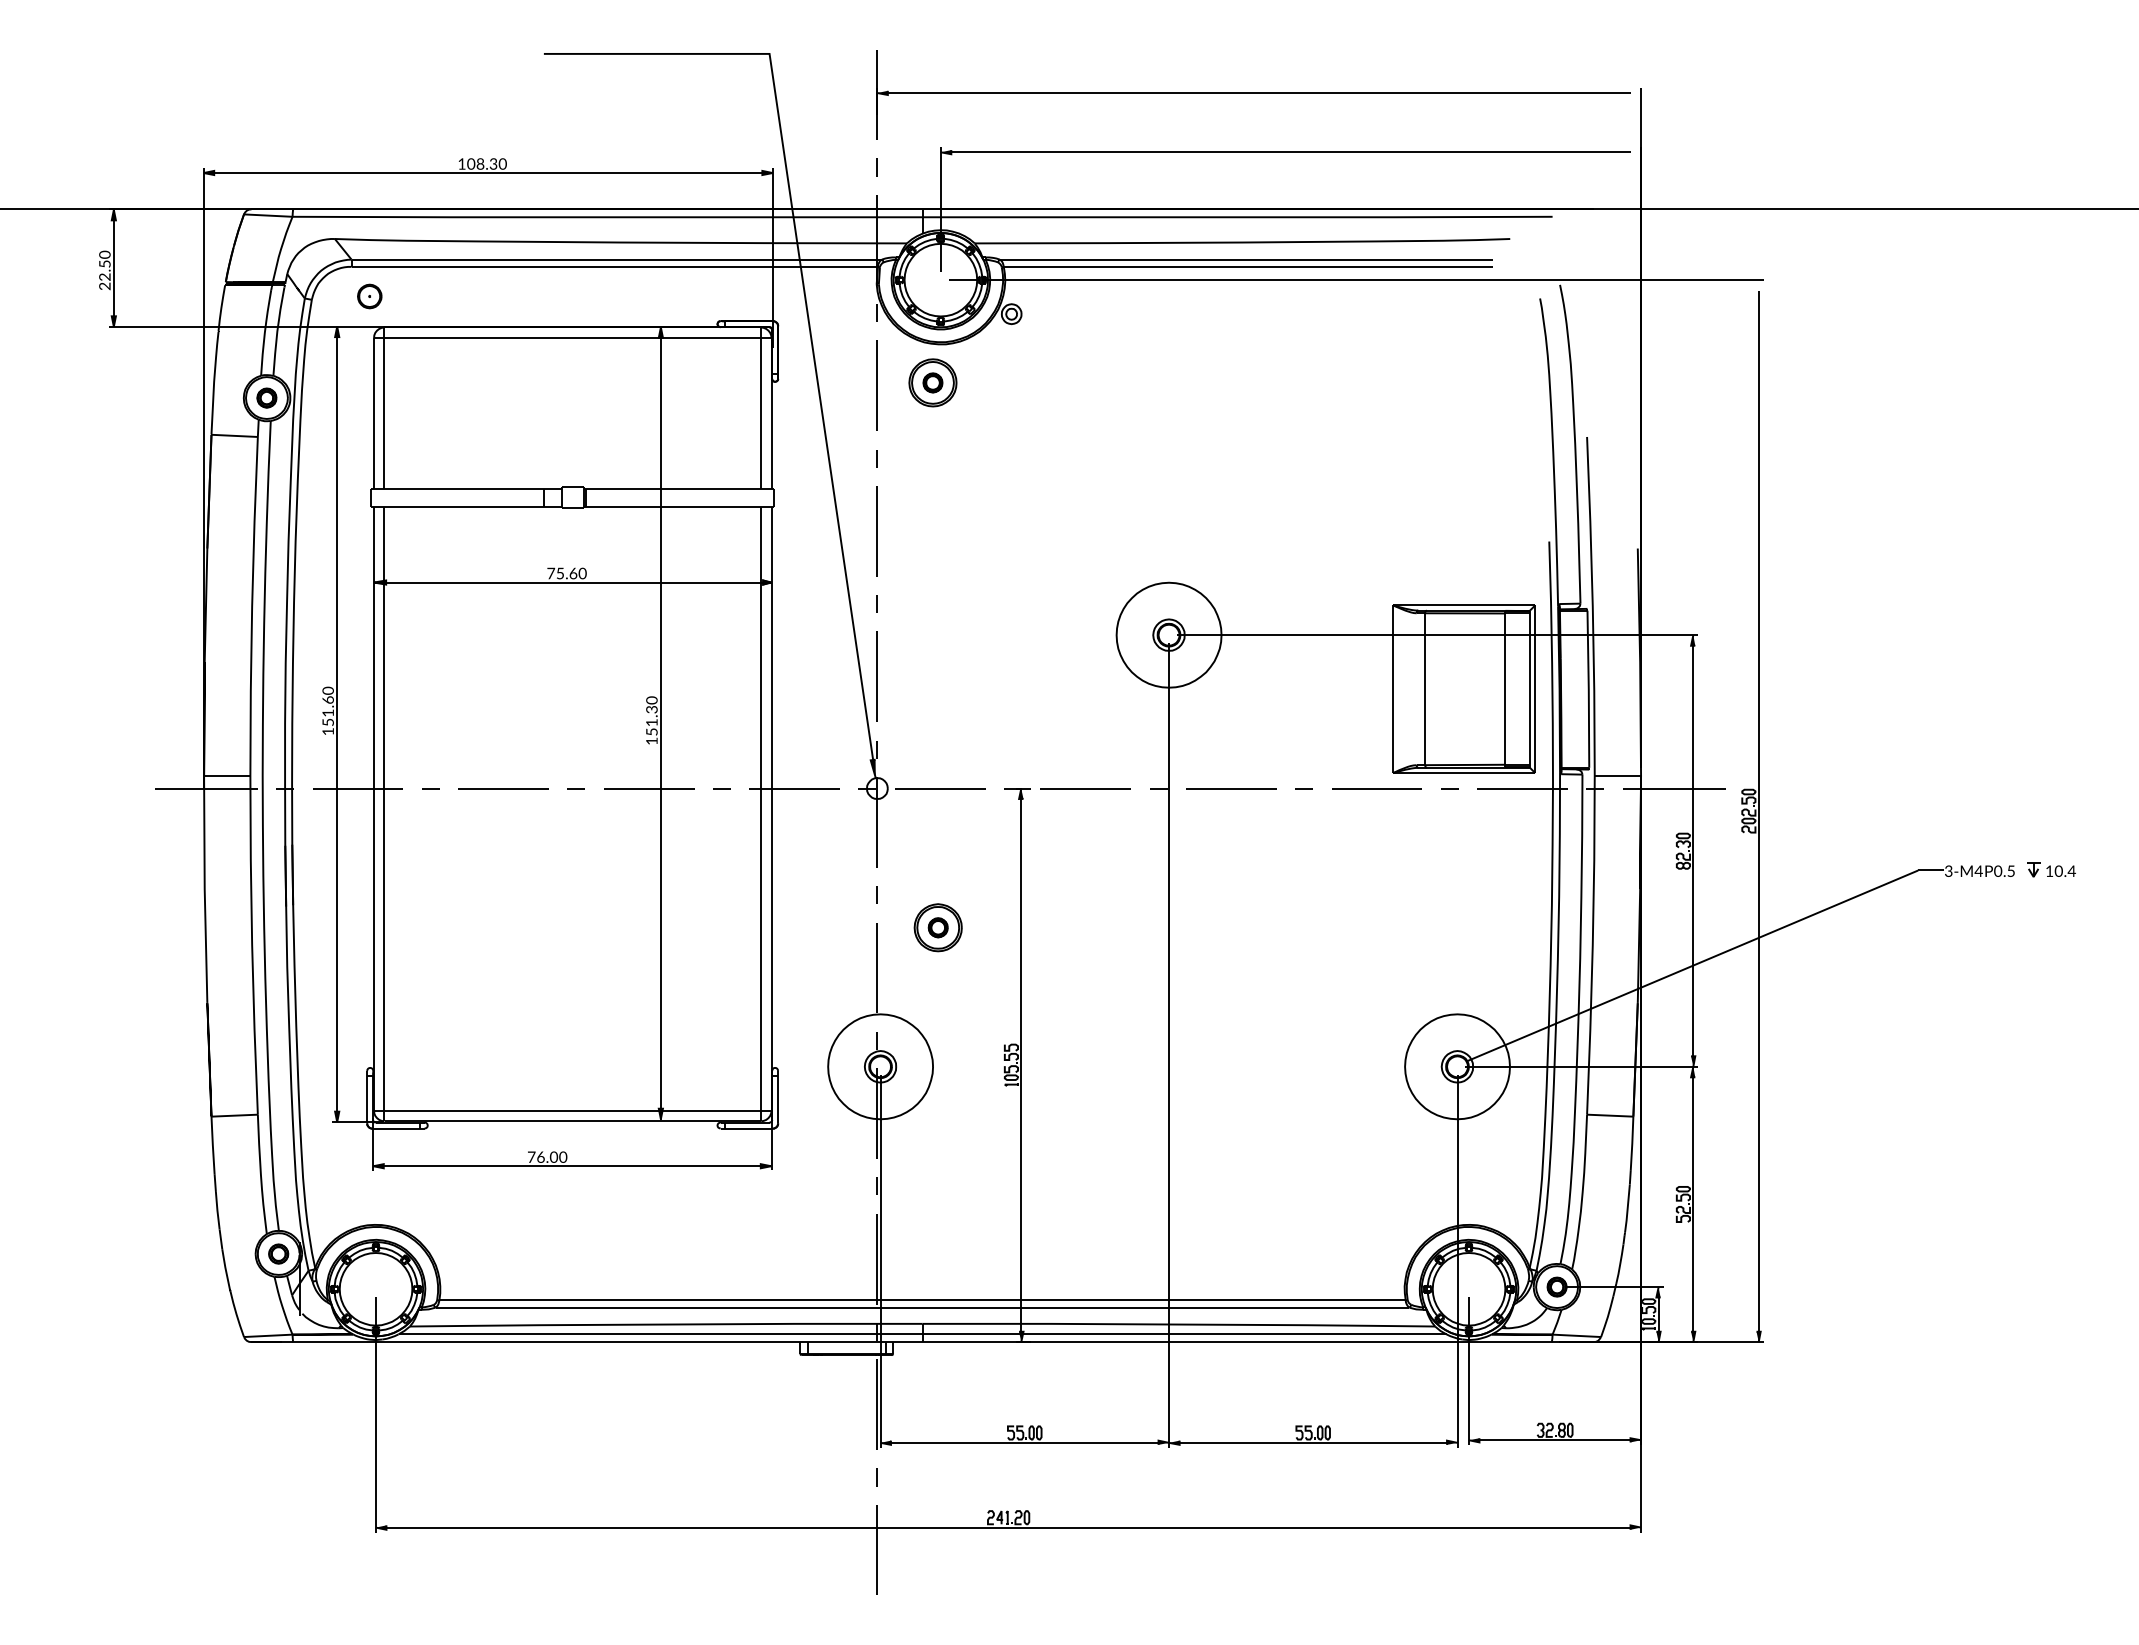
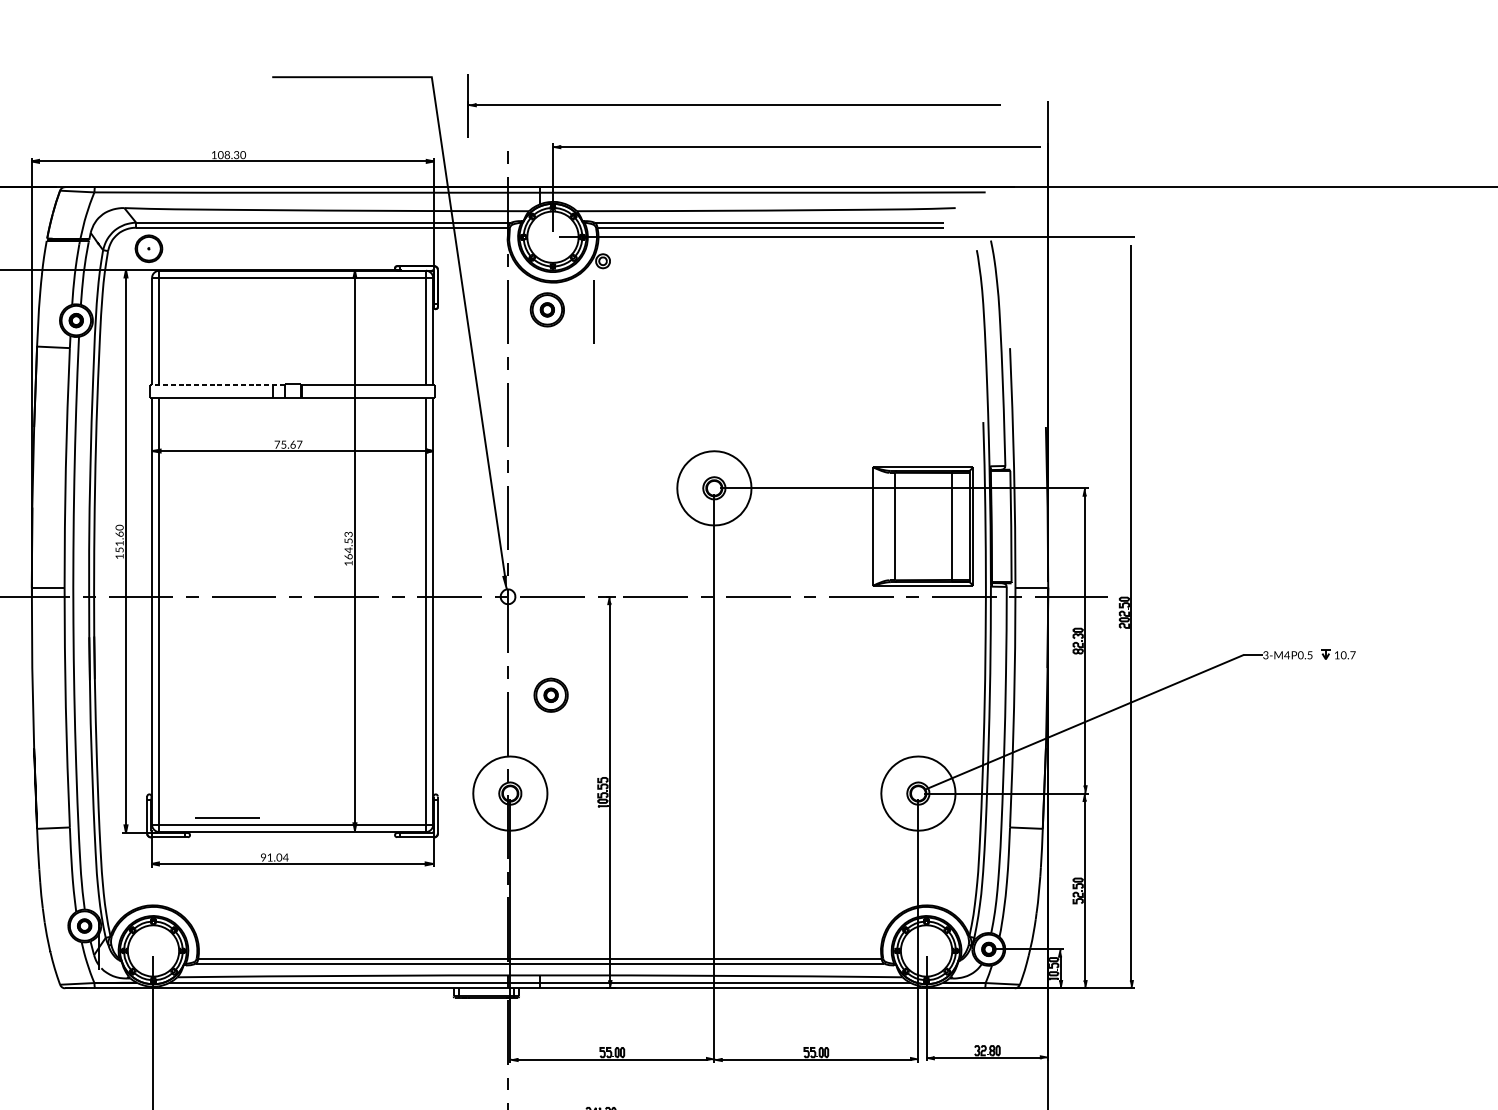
part: (1253, 94) -> (734, 105), moved
part: (369, 296) -> (148, 248), size x1.6
line: (998, 385) -> (593, 311), added
line: (465, 488) -> (216, 384), solid -> dashed
text: (582, 573) -> (299, 444), 75.60 -> 75.67
text: (651, 715) -> (348, 545), 151.30 -> 164.53
text: (2071, 870) -> (1352, 654), 10.4 -> 10.7
line: (480, 1101) -> (227, 818), added
text: (547, 1156) -> (274, 857), 76.00 -> 91.04

